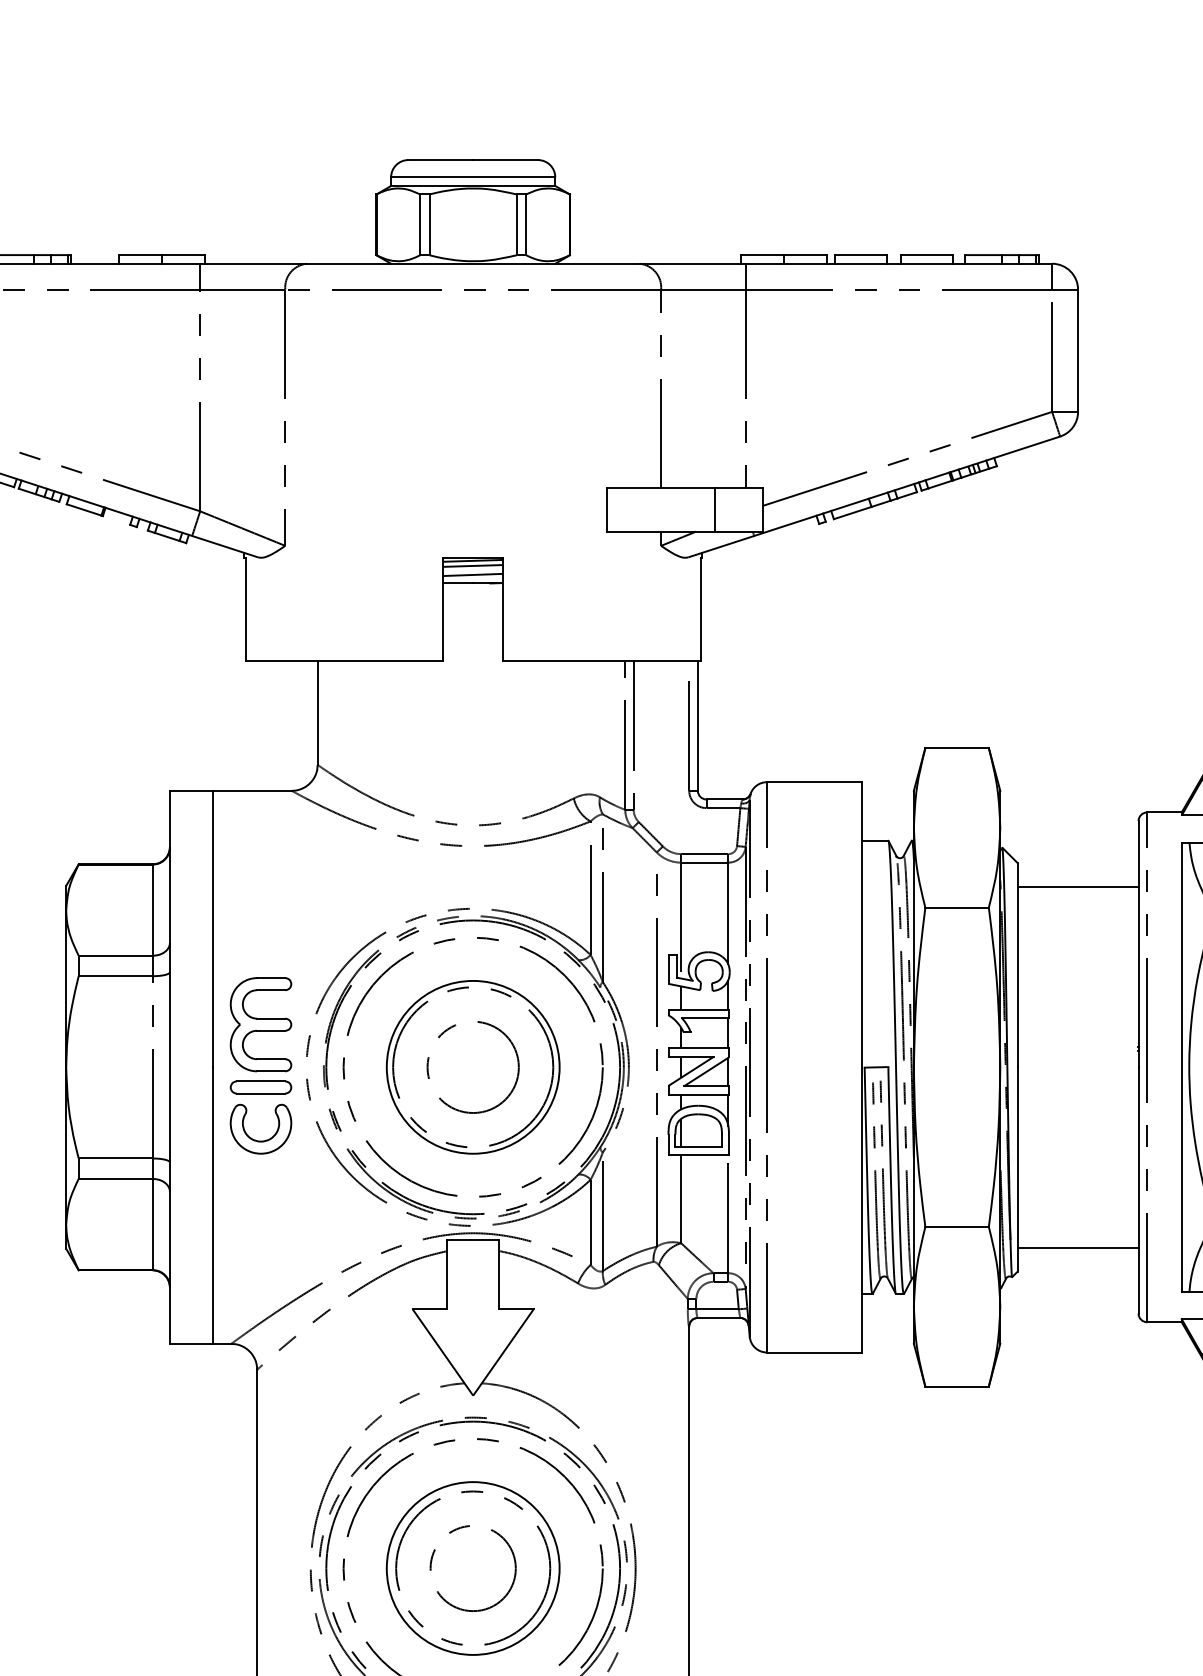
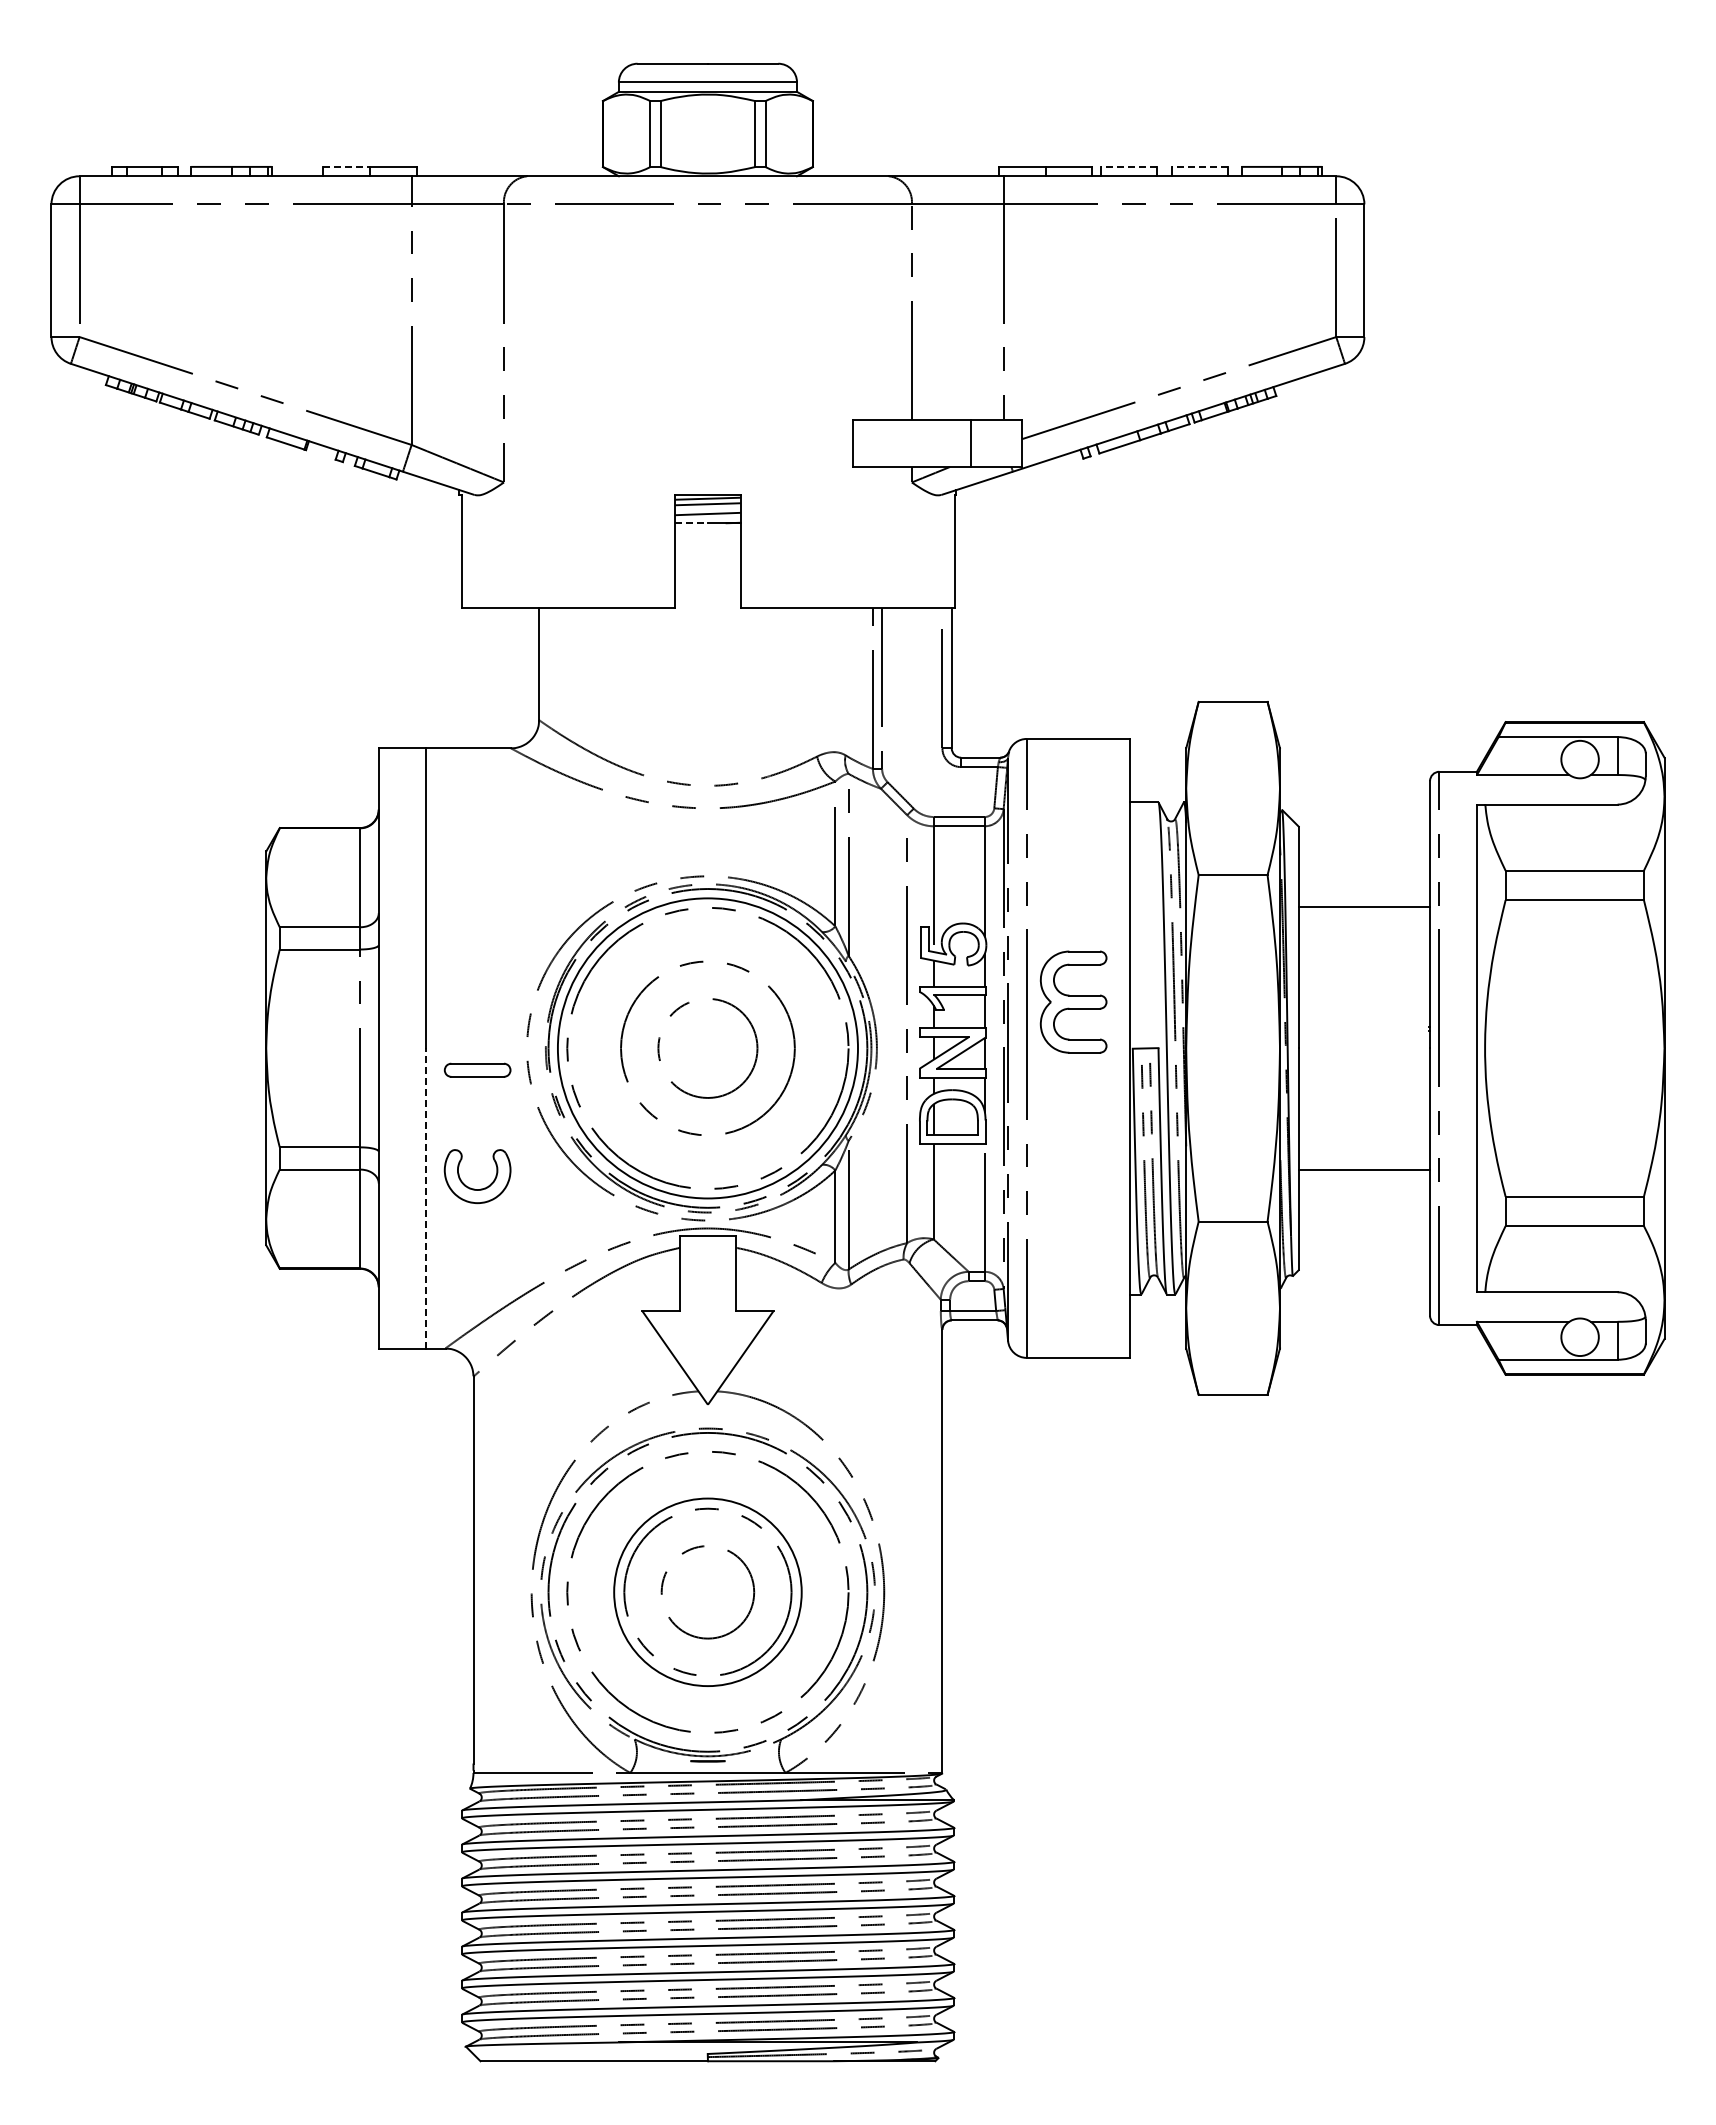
line: (141, 254) -> (347, 166), solid -> dashed
line: (860, 254) -> (1128, 166), solid -> dashed
line: (926, 254) -> (1199, 166), solid -> dashed
line: (458, 583) -> (692, 523), solid -> dashed
line: (1078, 886) -> (1364, 907), moved
part: (260, 1024) -> (1073, 1001), moved
circle: (472, 1067) -> (707, 1048), size x1.6
part: (258, 1140) -> (474, 1188), moved
line: (212, 1204) -> (425, 1197), solid -> dashed
line: (1078, 1248) -> (1364, 1170), moved

